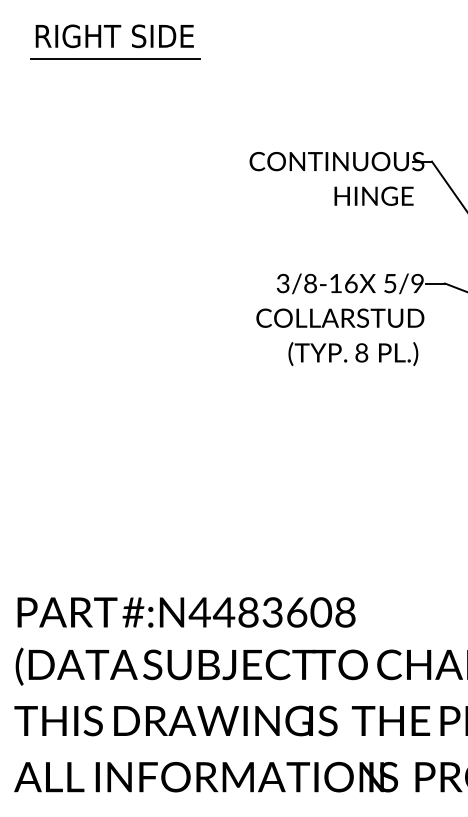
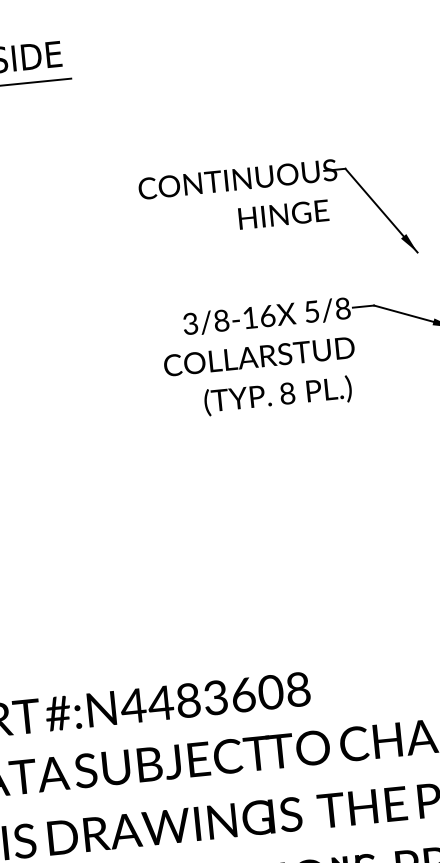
text: (417, 284) -> (342, 309), 5/9 -> 5/8

